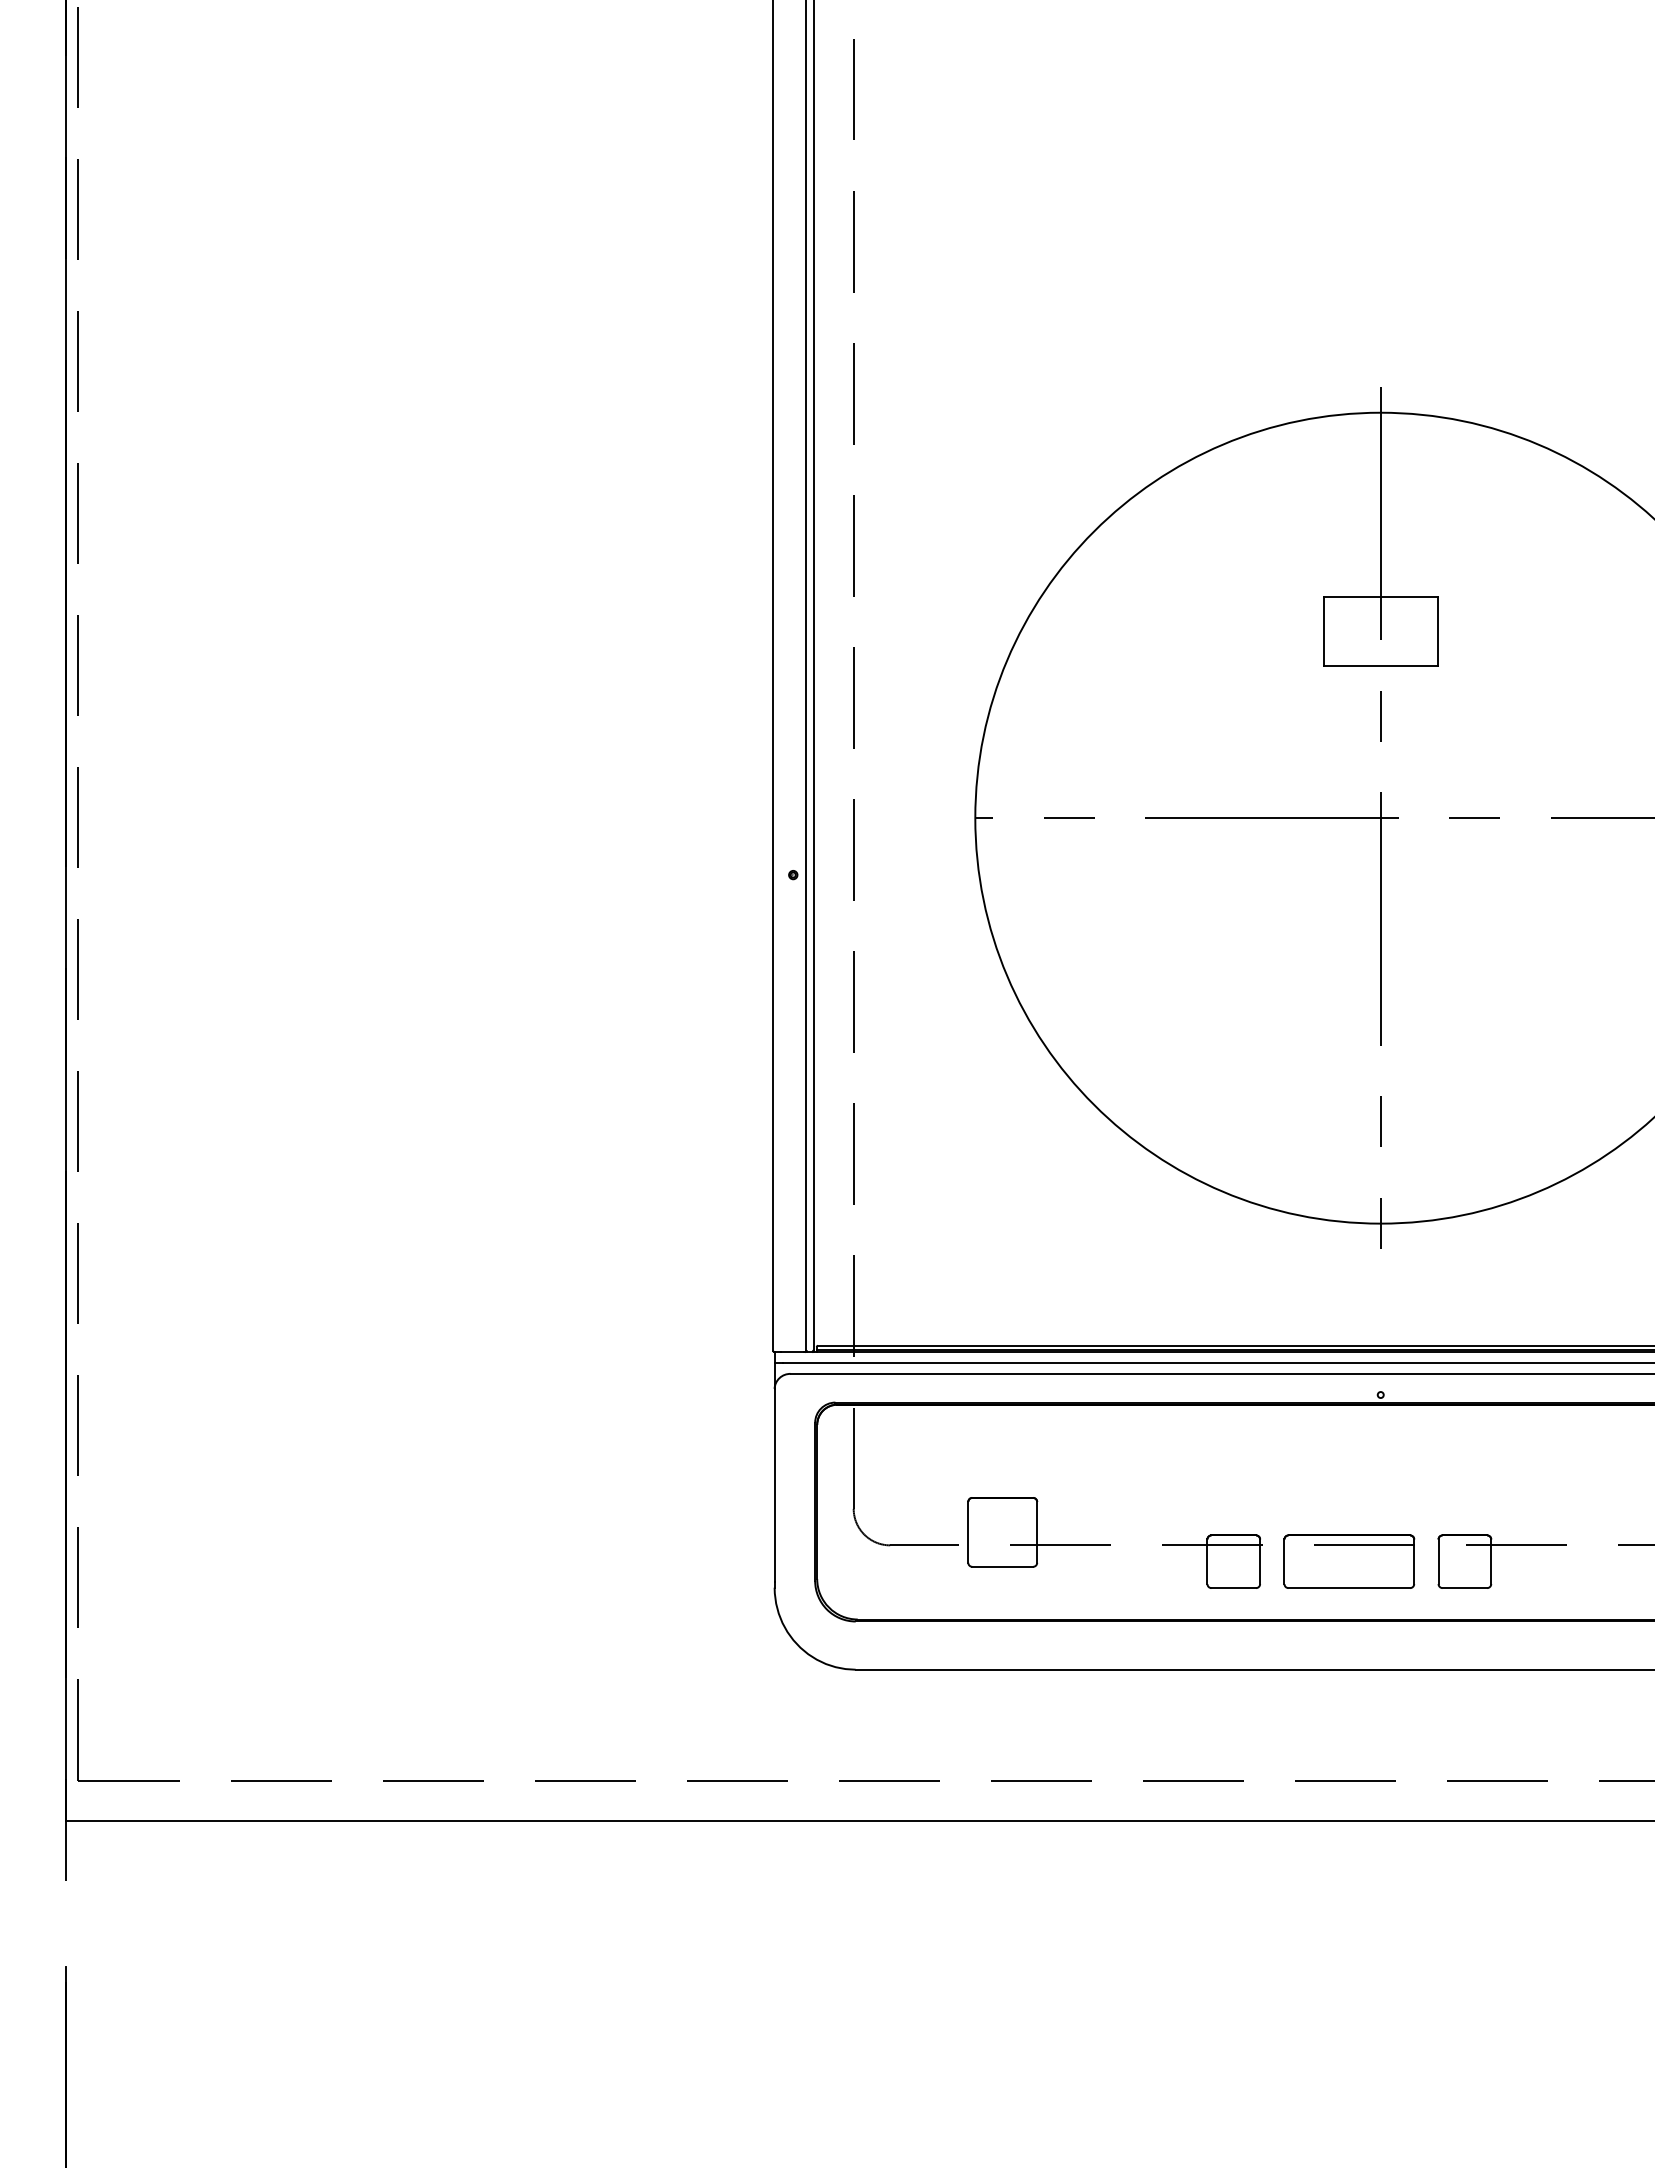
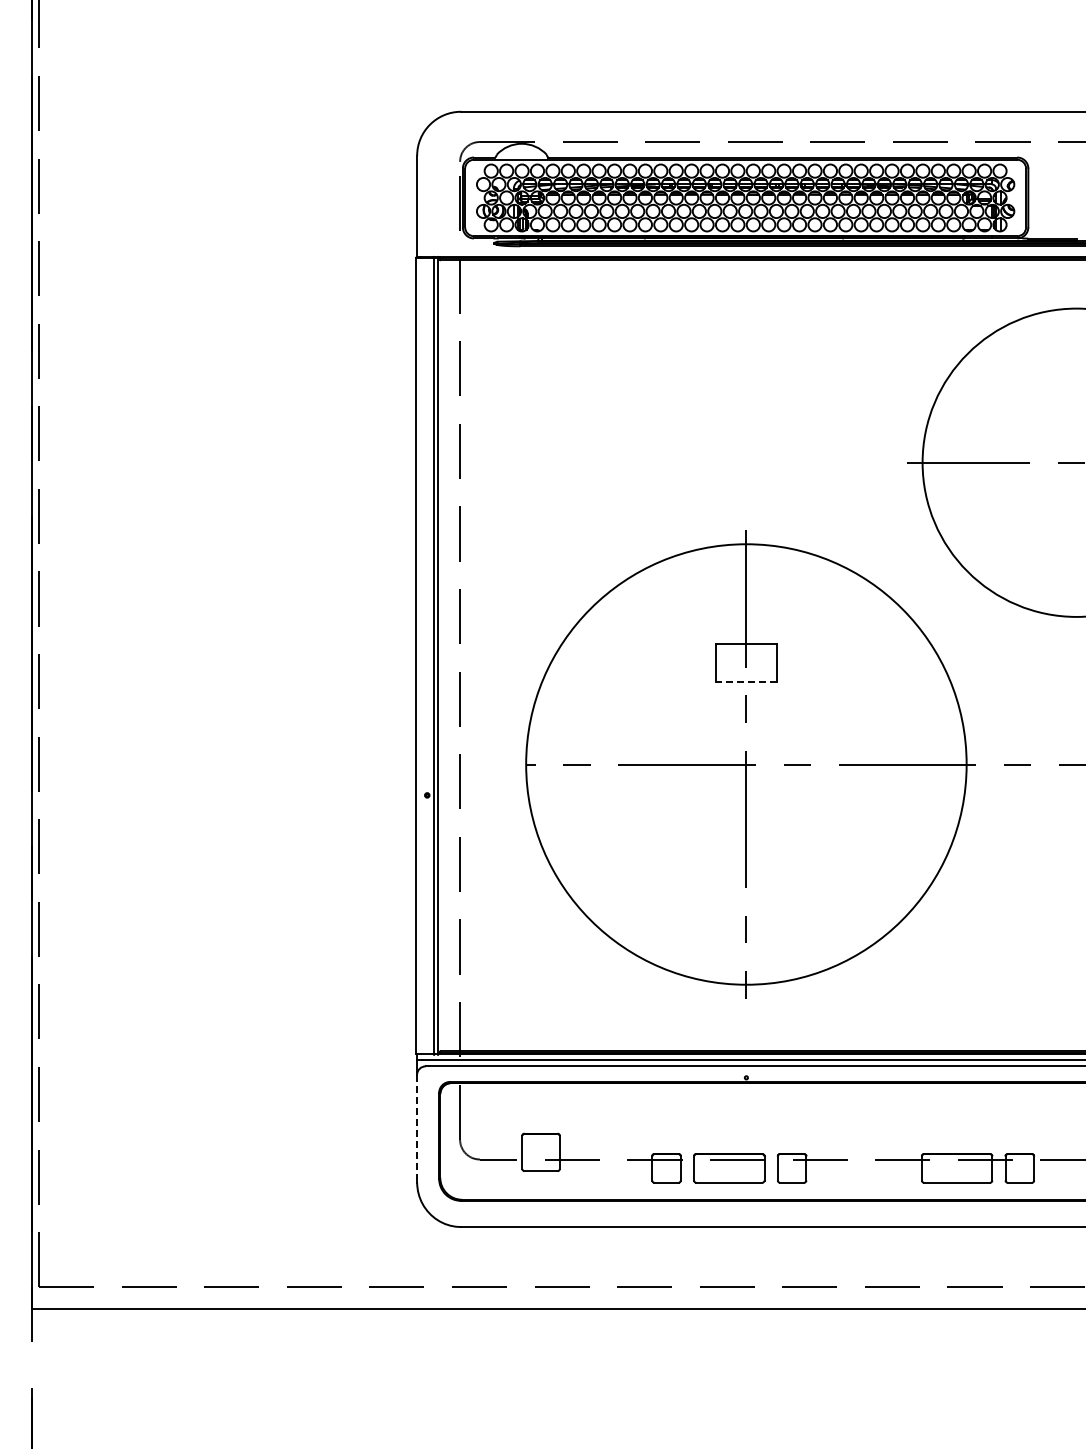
line: (1380, 665) -> (746, 681), solid -> dashed
line: (775, 1486) -> (417, 1127), solid -> dashed

